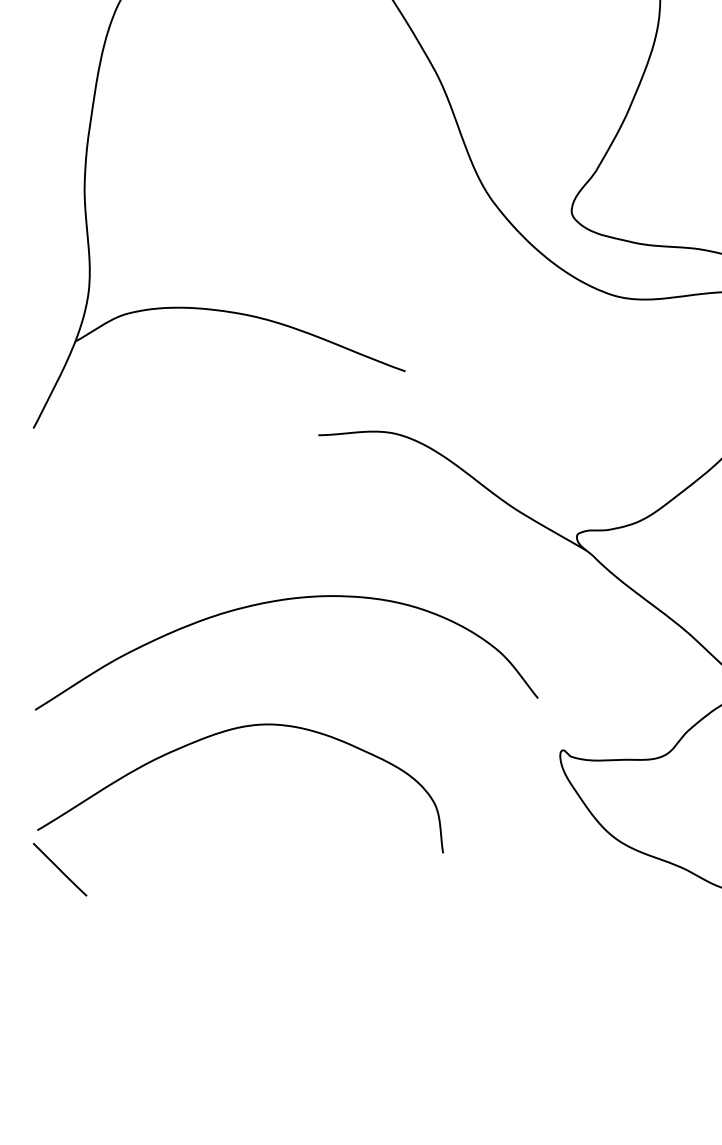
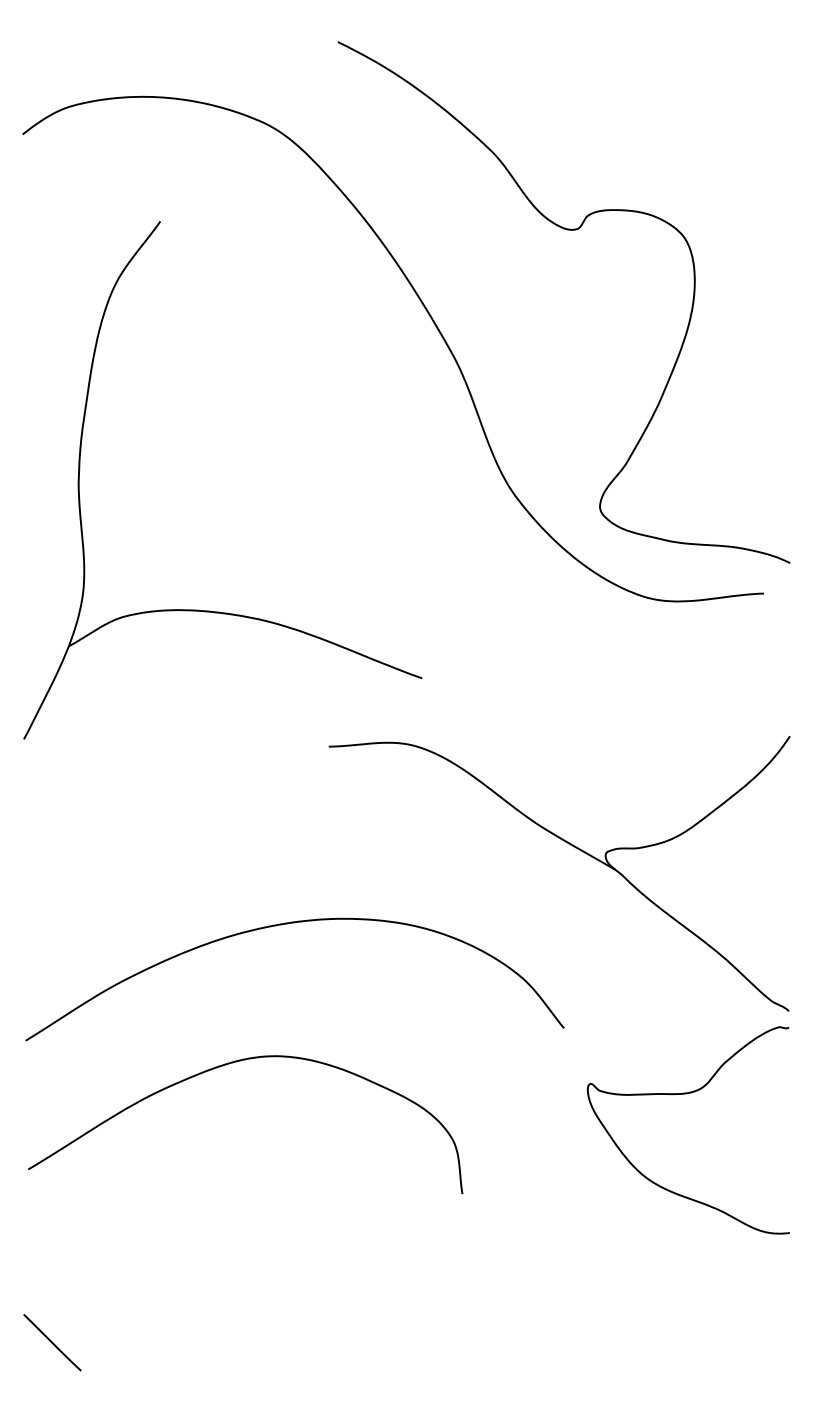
line: (60, 869) -> (52, 1342), moved

